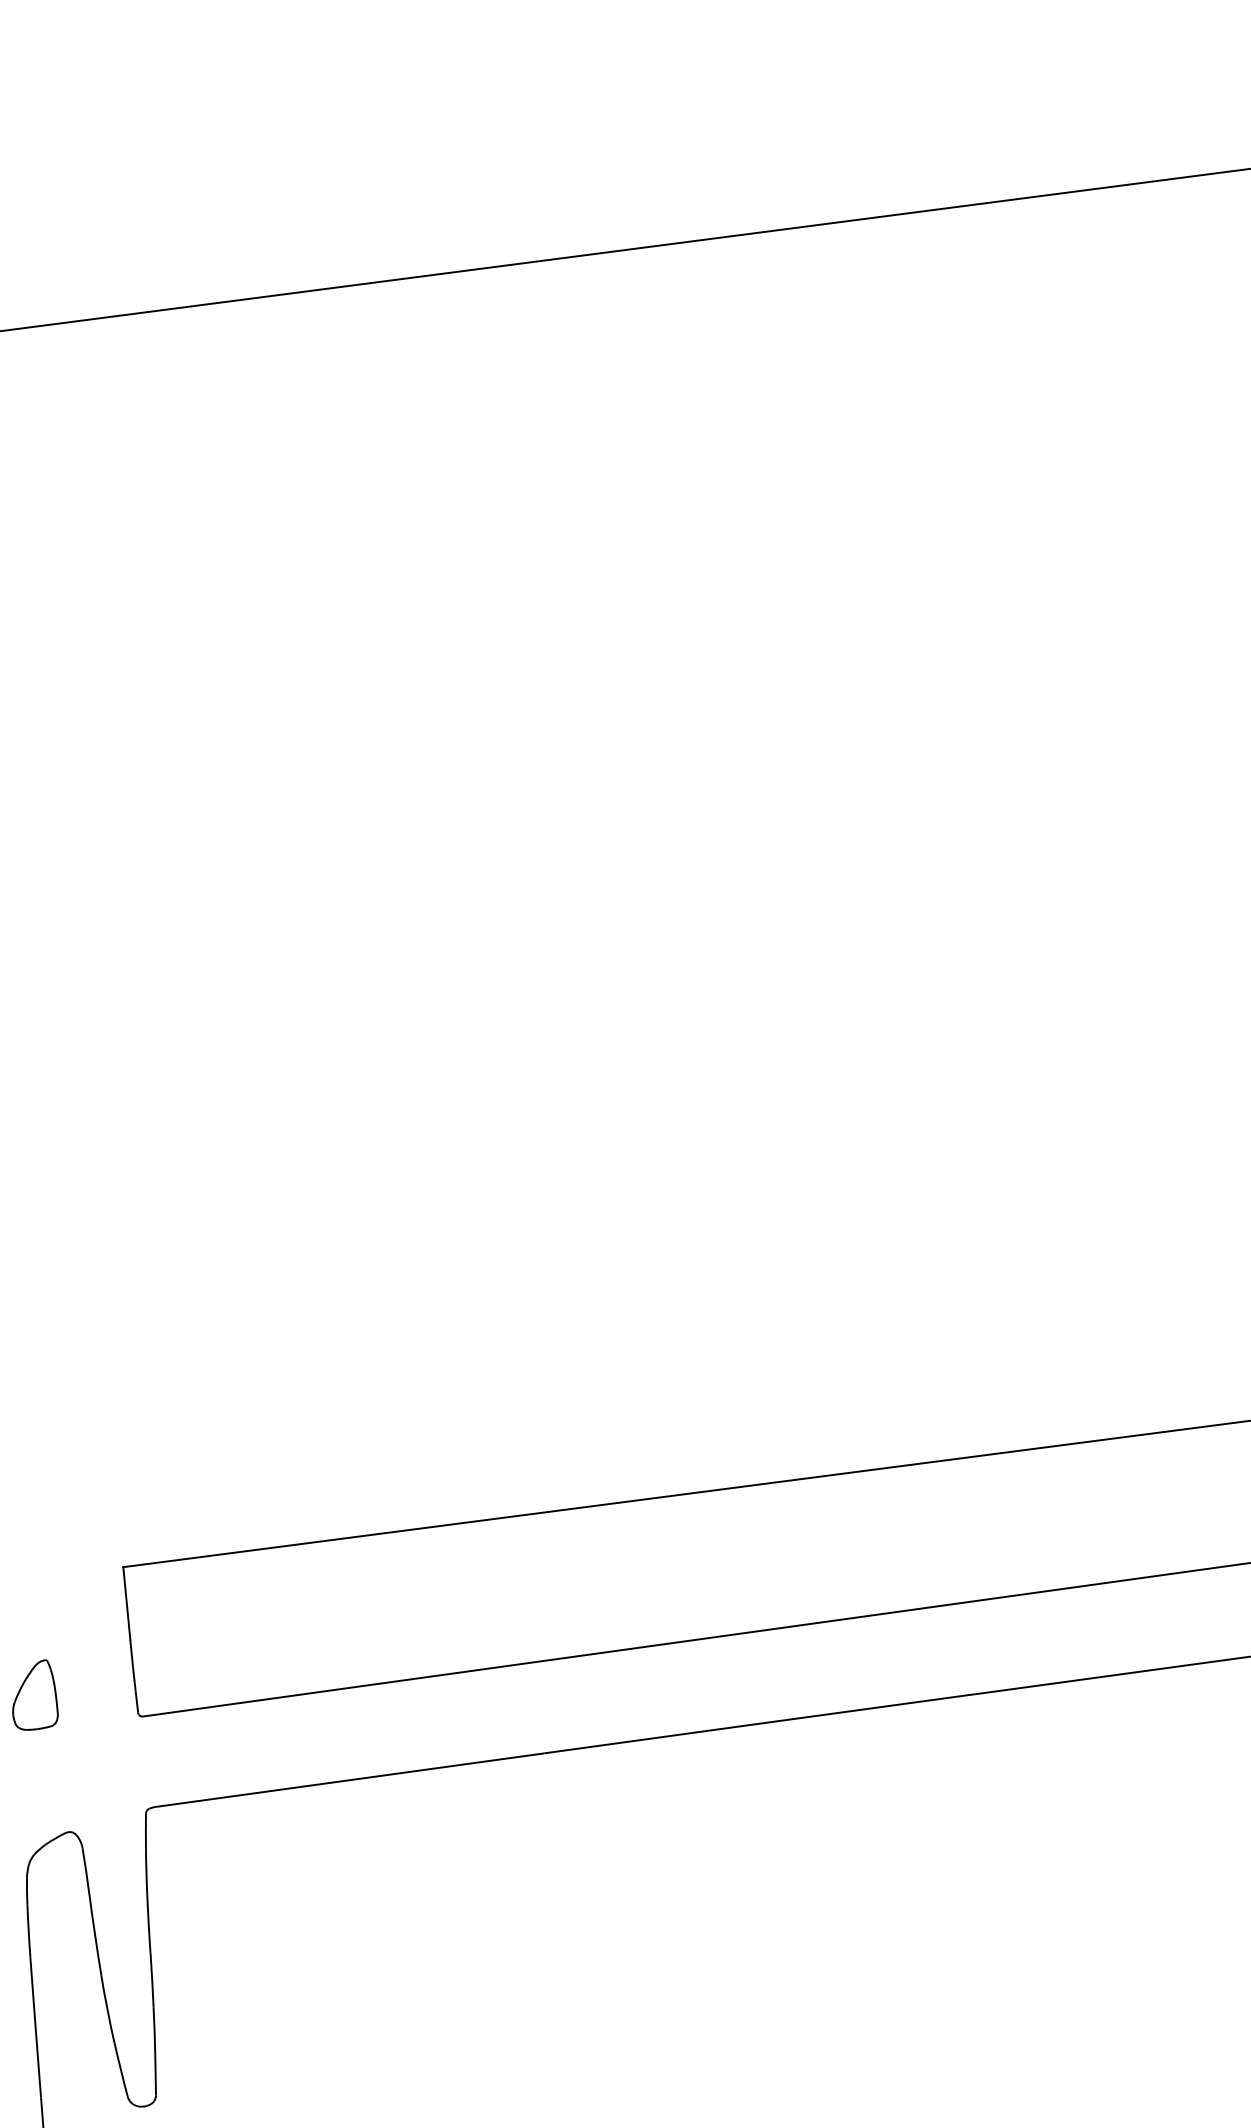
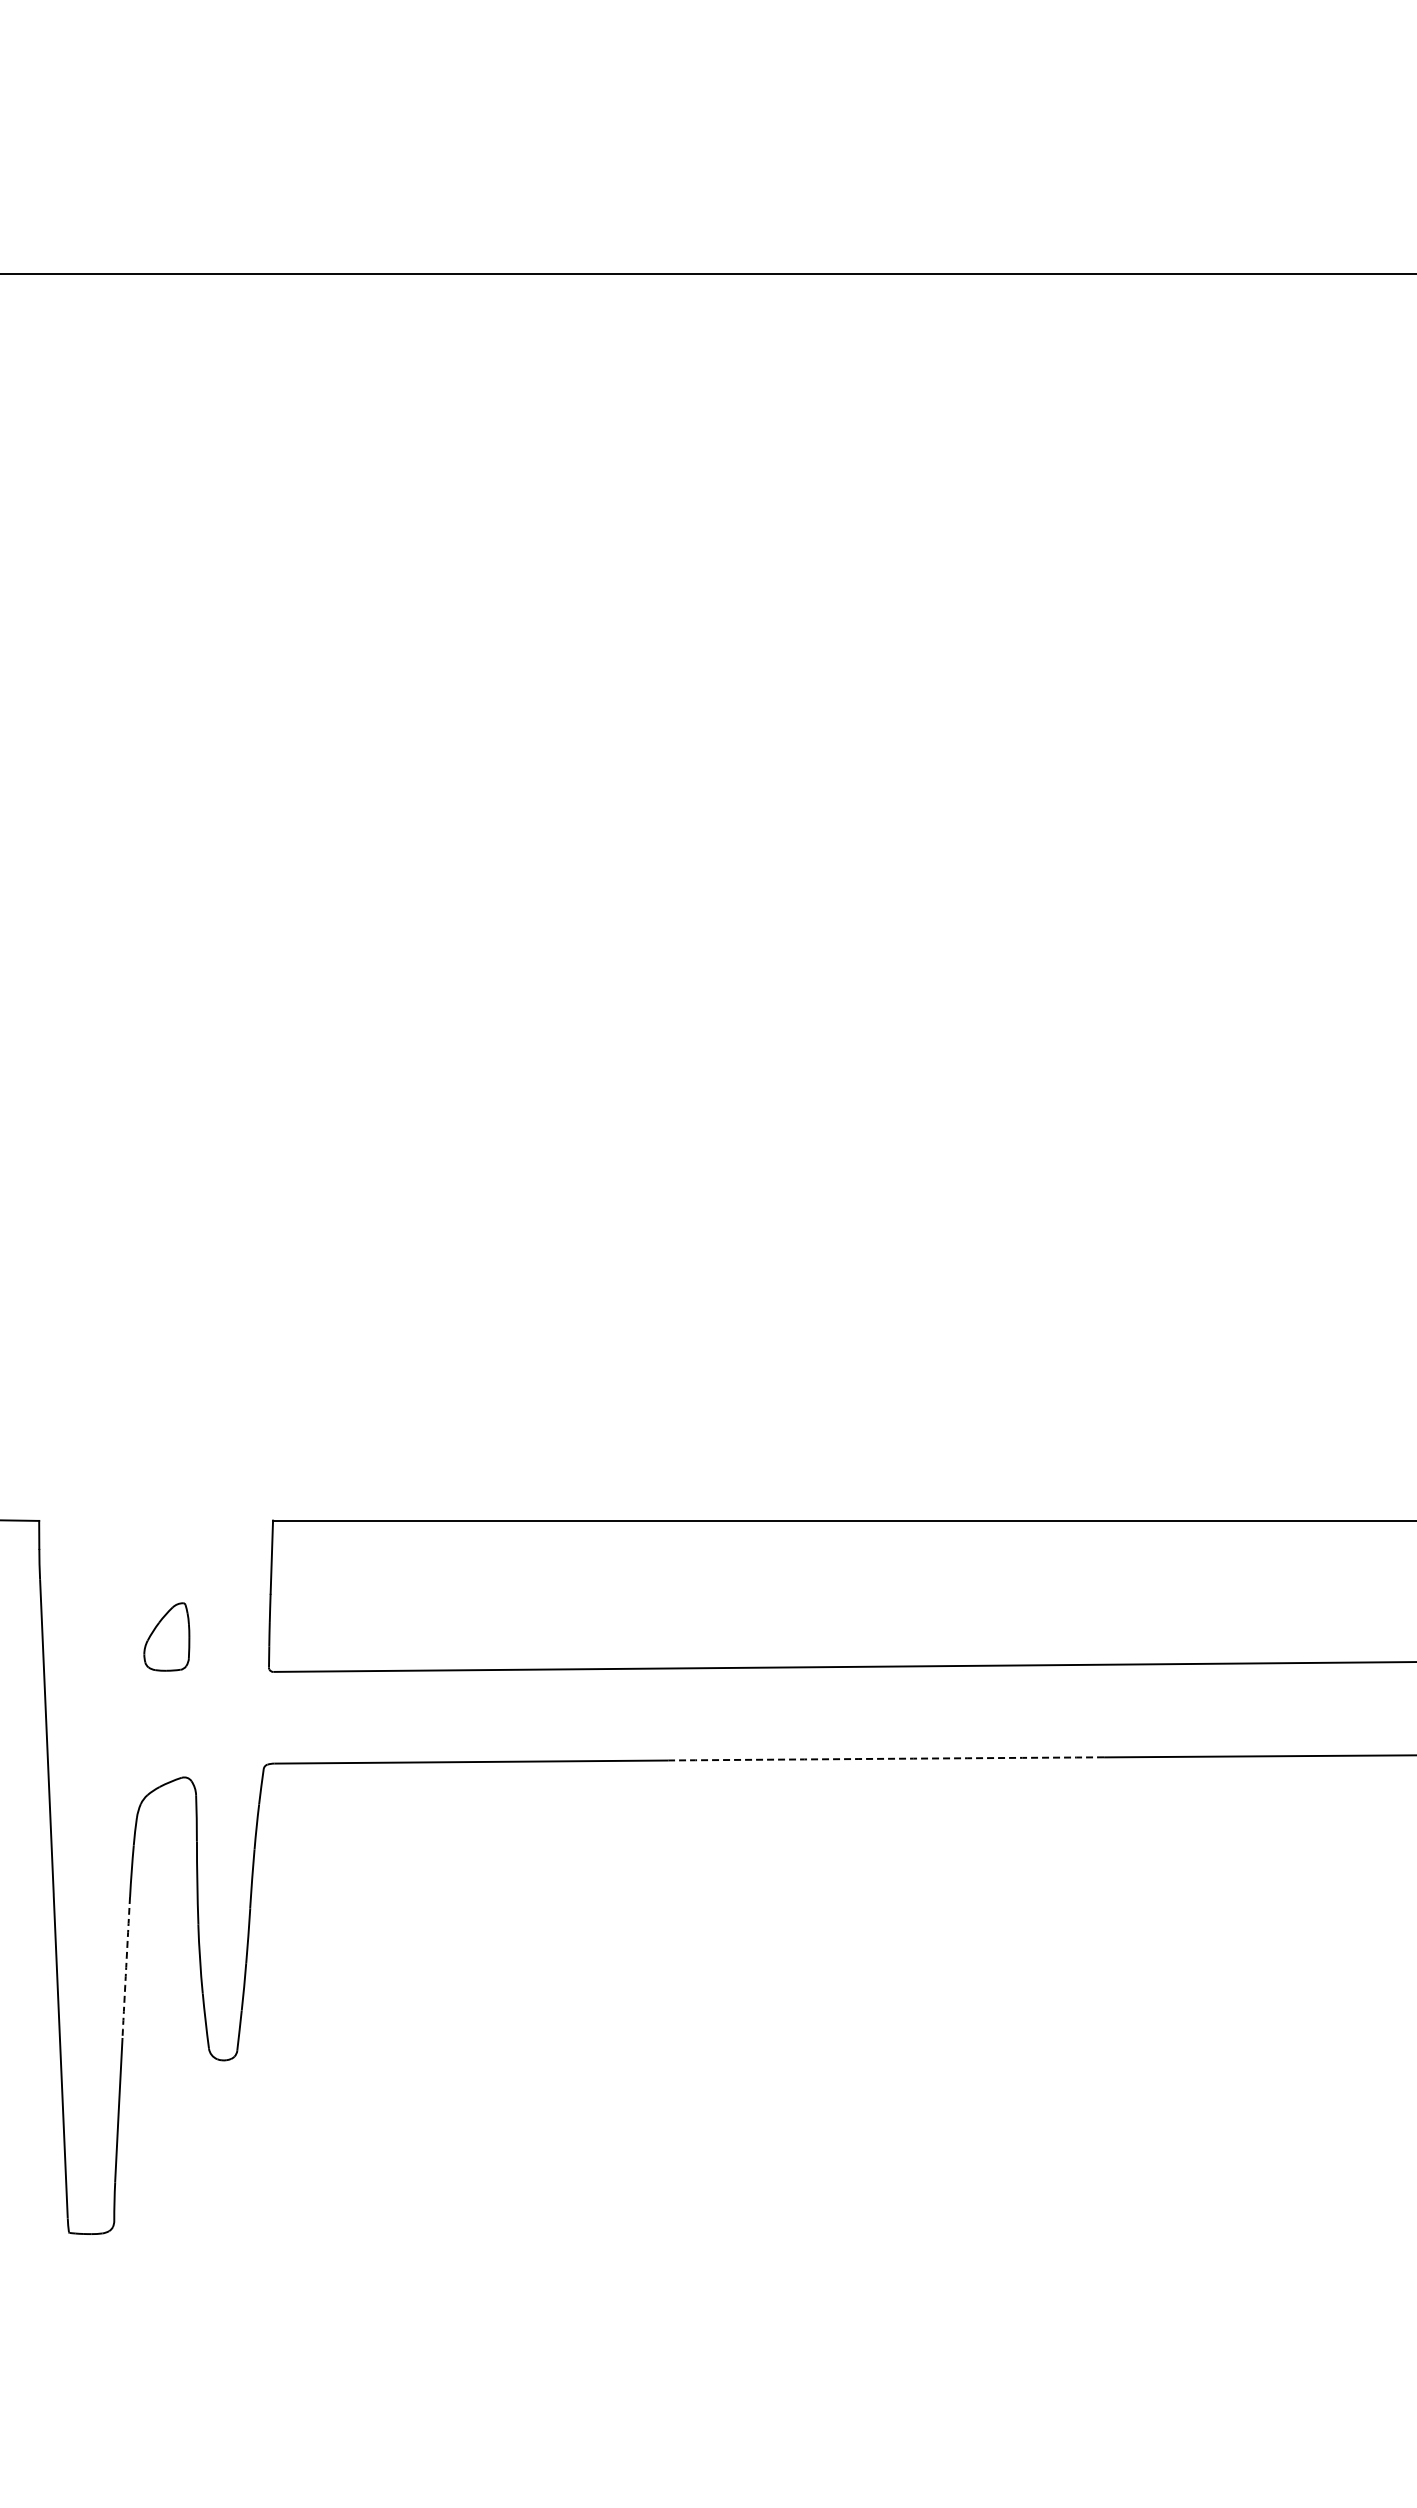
arc: (759, 1723) -> (886, 1758), solid -> dashed
arc: (35, 2027) -> (126, 1967), solid -> dashed

